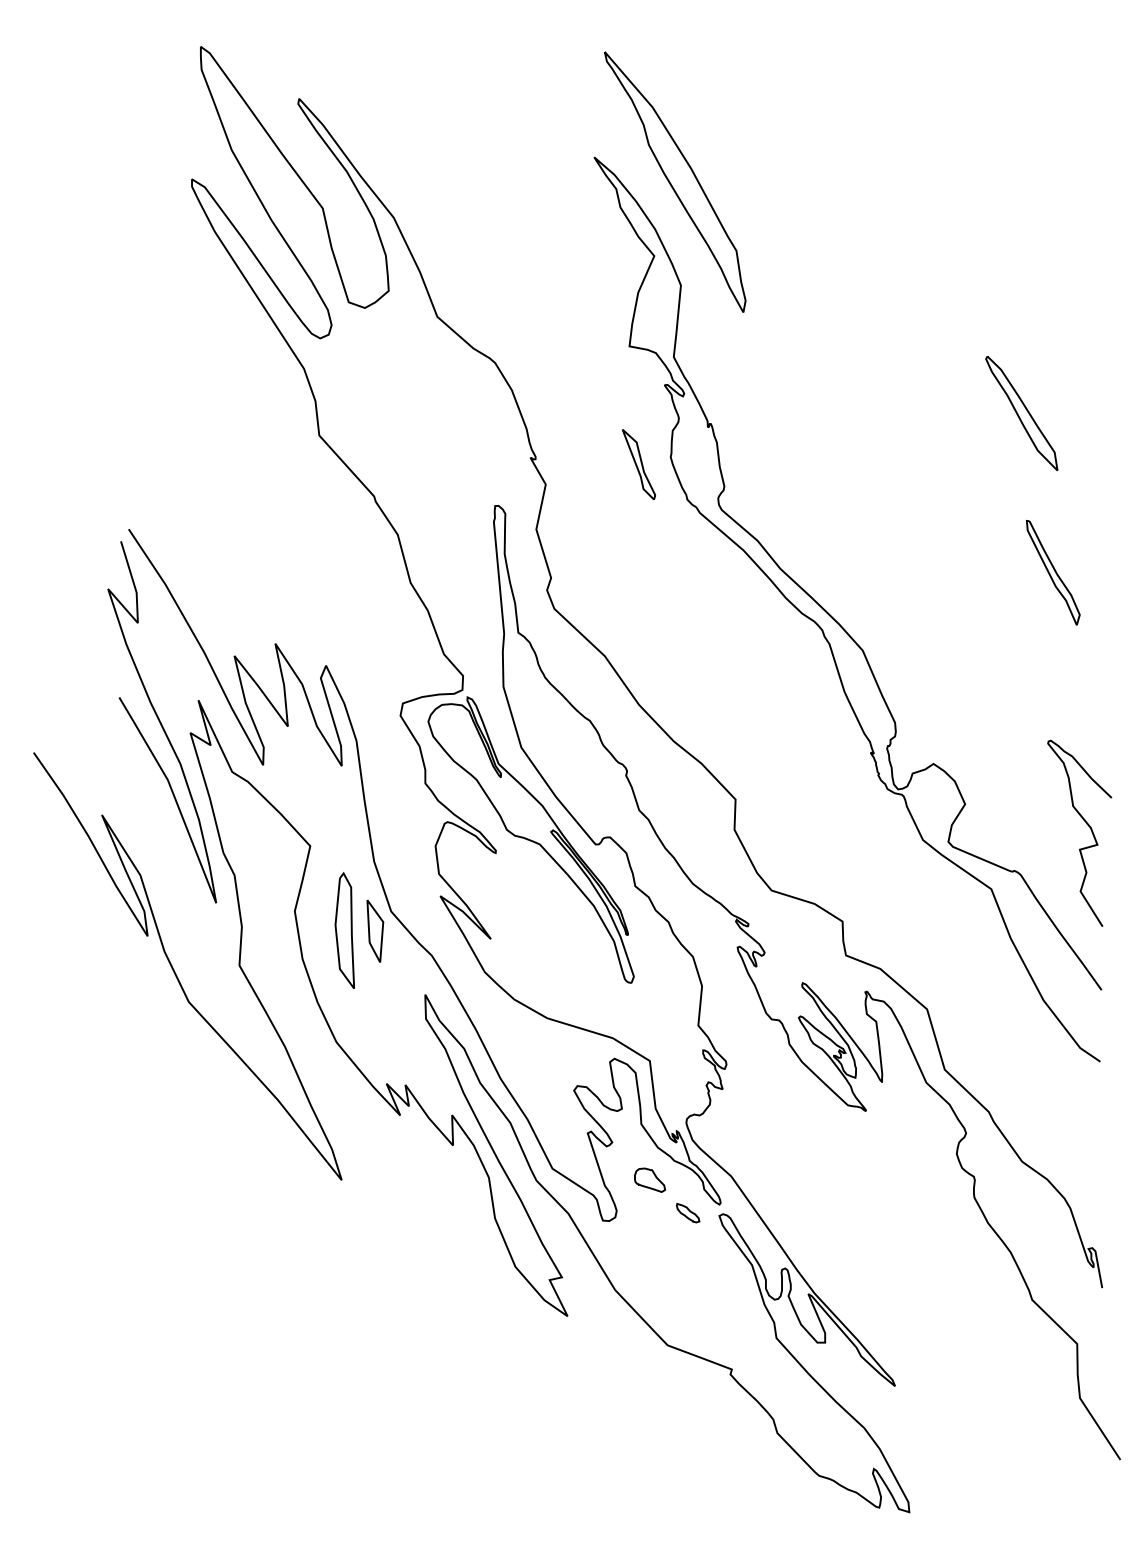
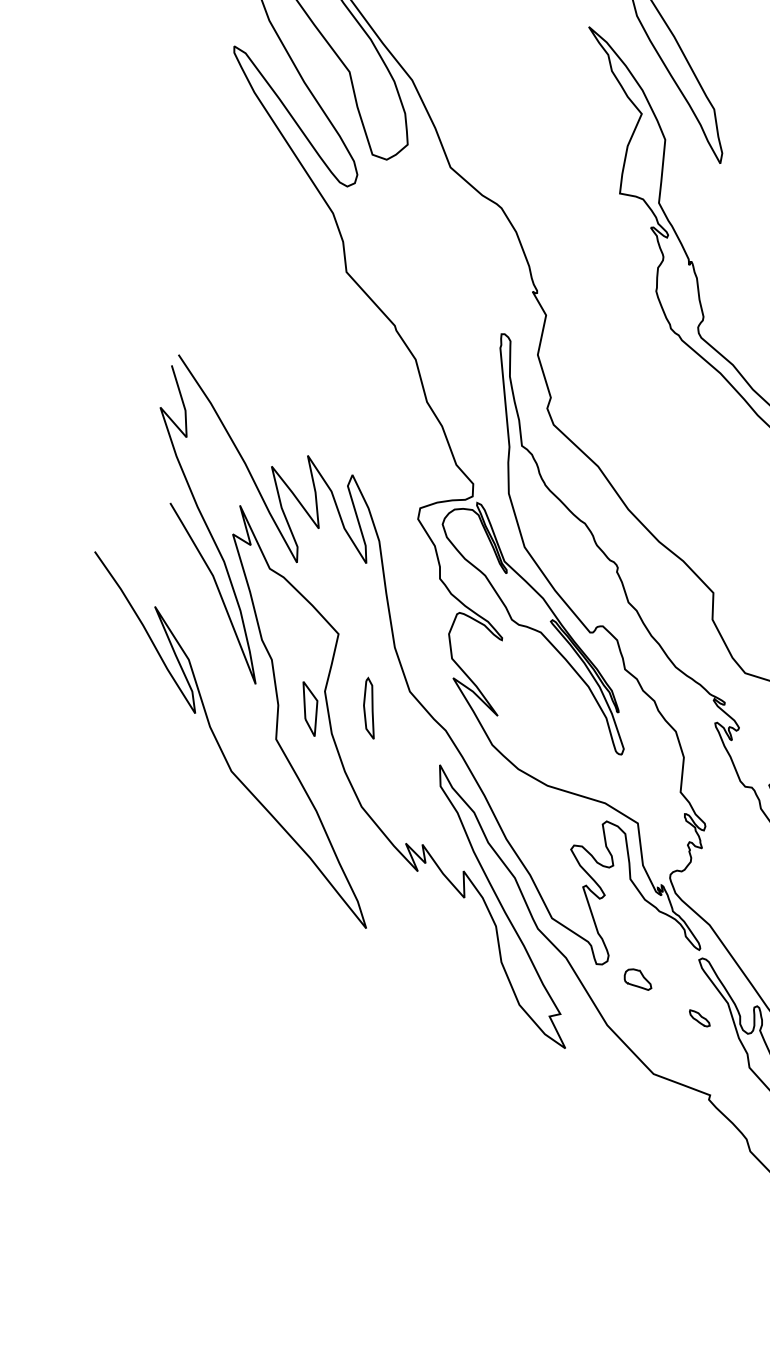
part: (638, 464) -> (627, 297), removed
part: (344, 930) -> (368, 708), size x0.6
part: (375, 930) -> (310, 708), moved
part: (649, 1179) -> (637, 978), moved
part: (688, 1213) -> (700, 1018), moved

